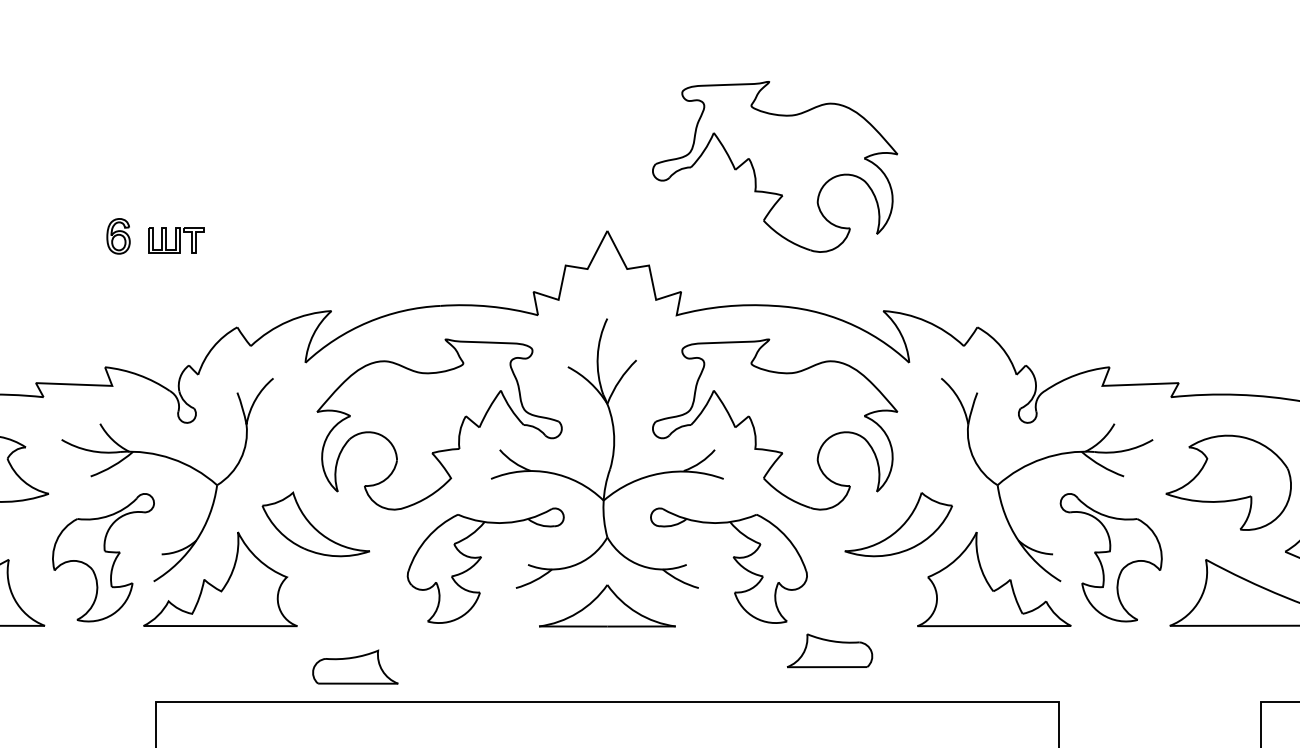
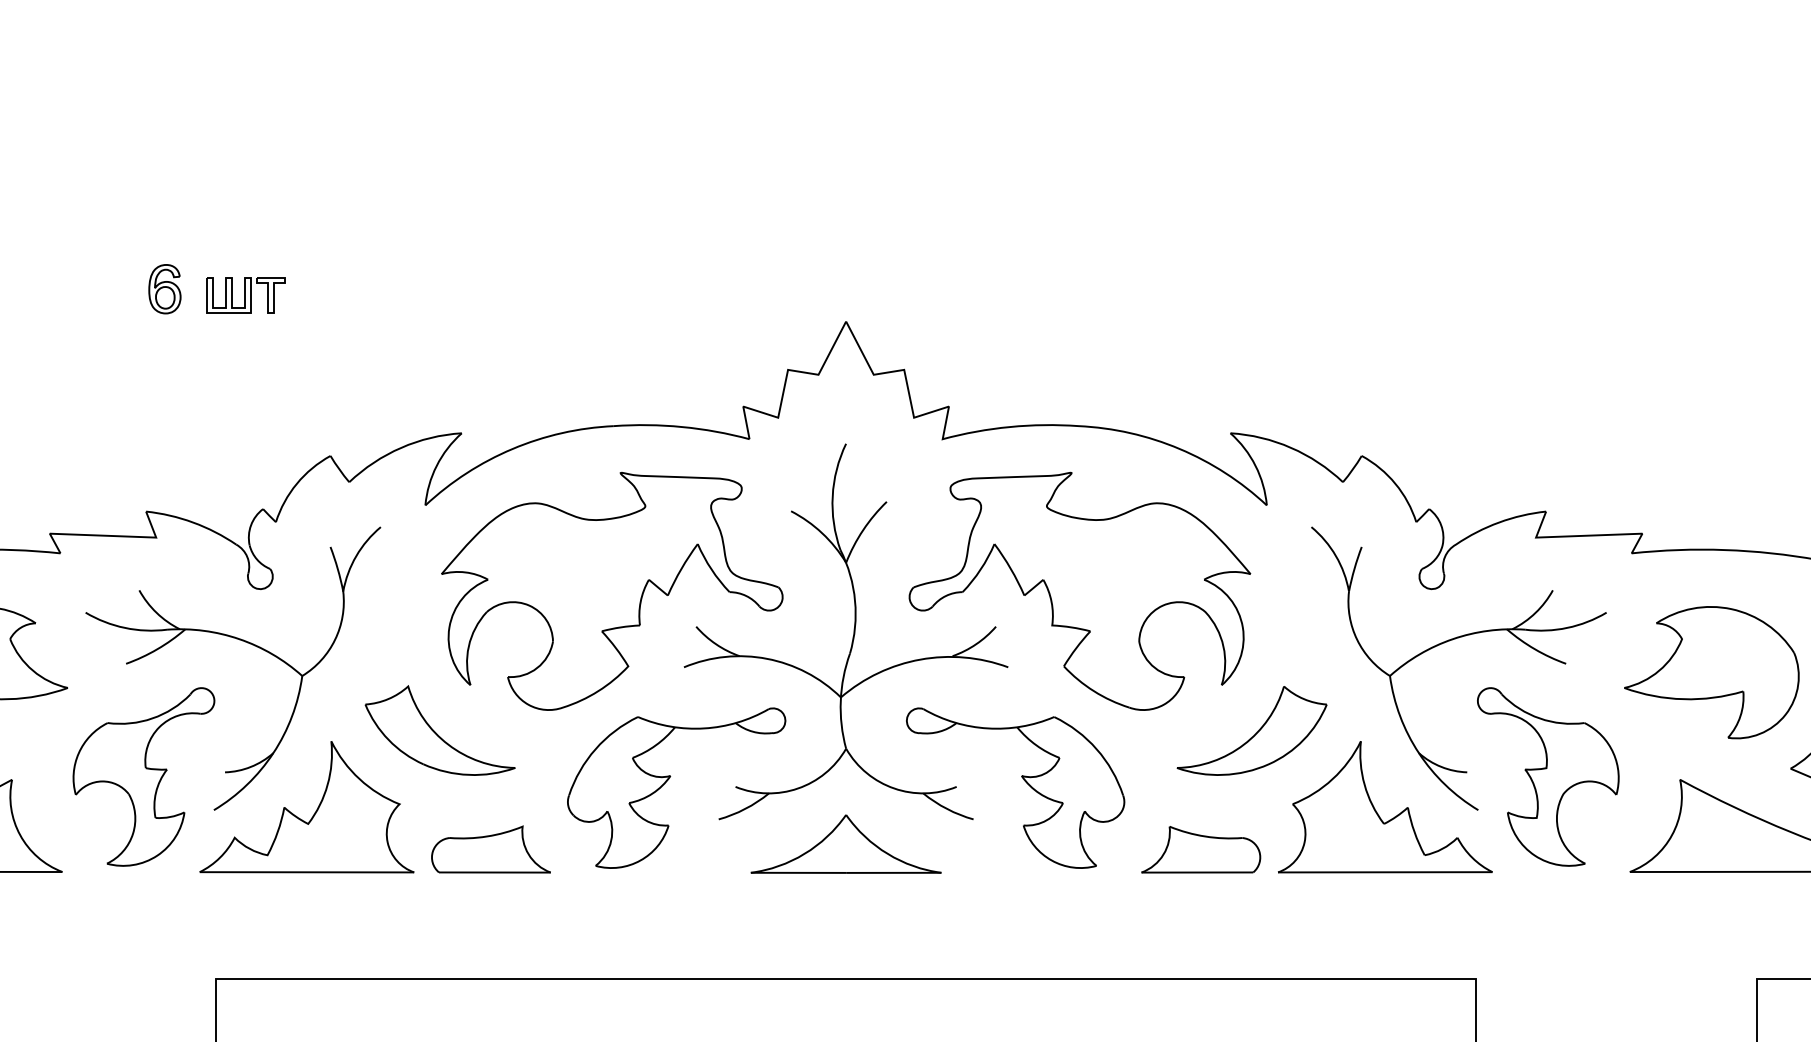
part: (774, 166) -> (1079, 231), removed
part: (118, 236) -> (164, 289), moved
part: (176, 240) -> (245, 295), moved
part: (830, 650) -> (1201, 849), moved
part: (355, 667) -> (490, 849), moved

